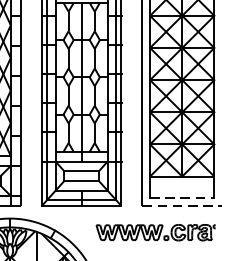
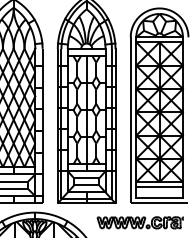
line: (182, 183) -> (159, 187), added
line: (183, 197) -> (160, 197), dashed -> solid
line: (182, 206) -> (159, 203), dashed -> solid

